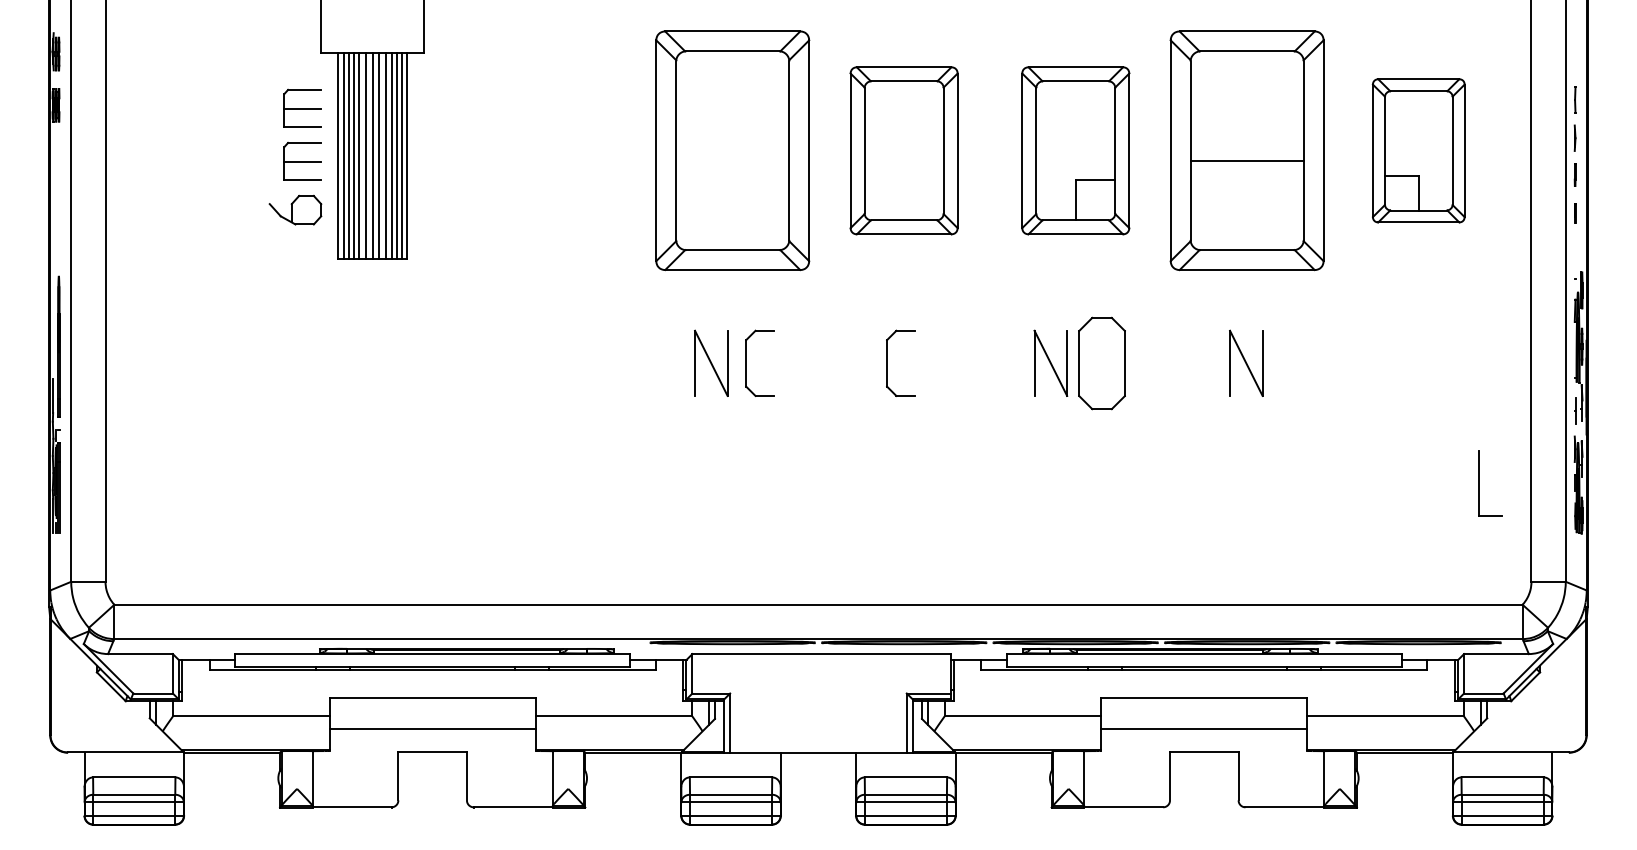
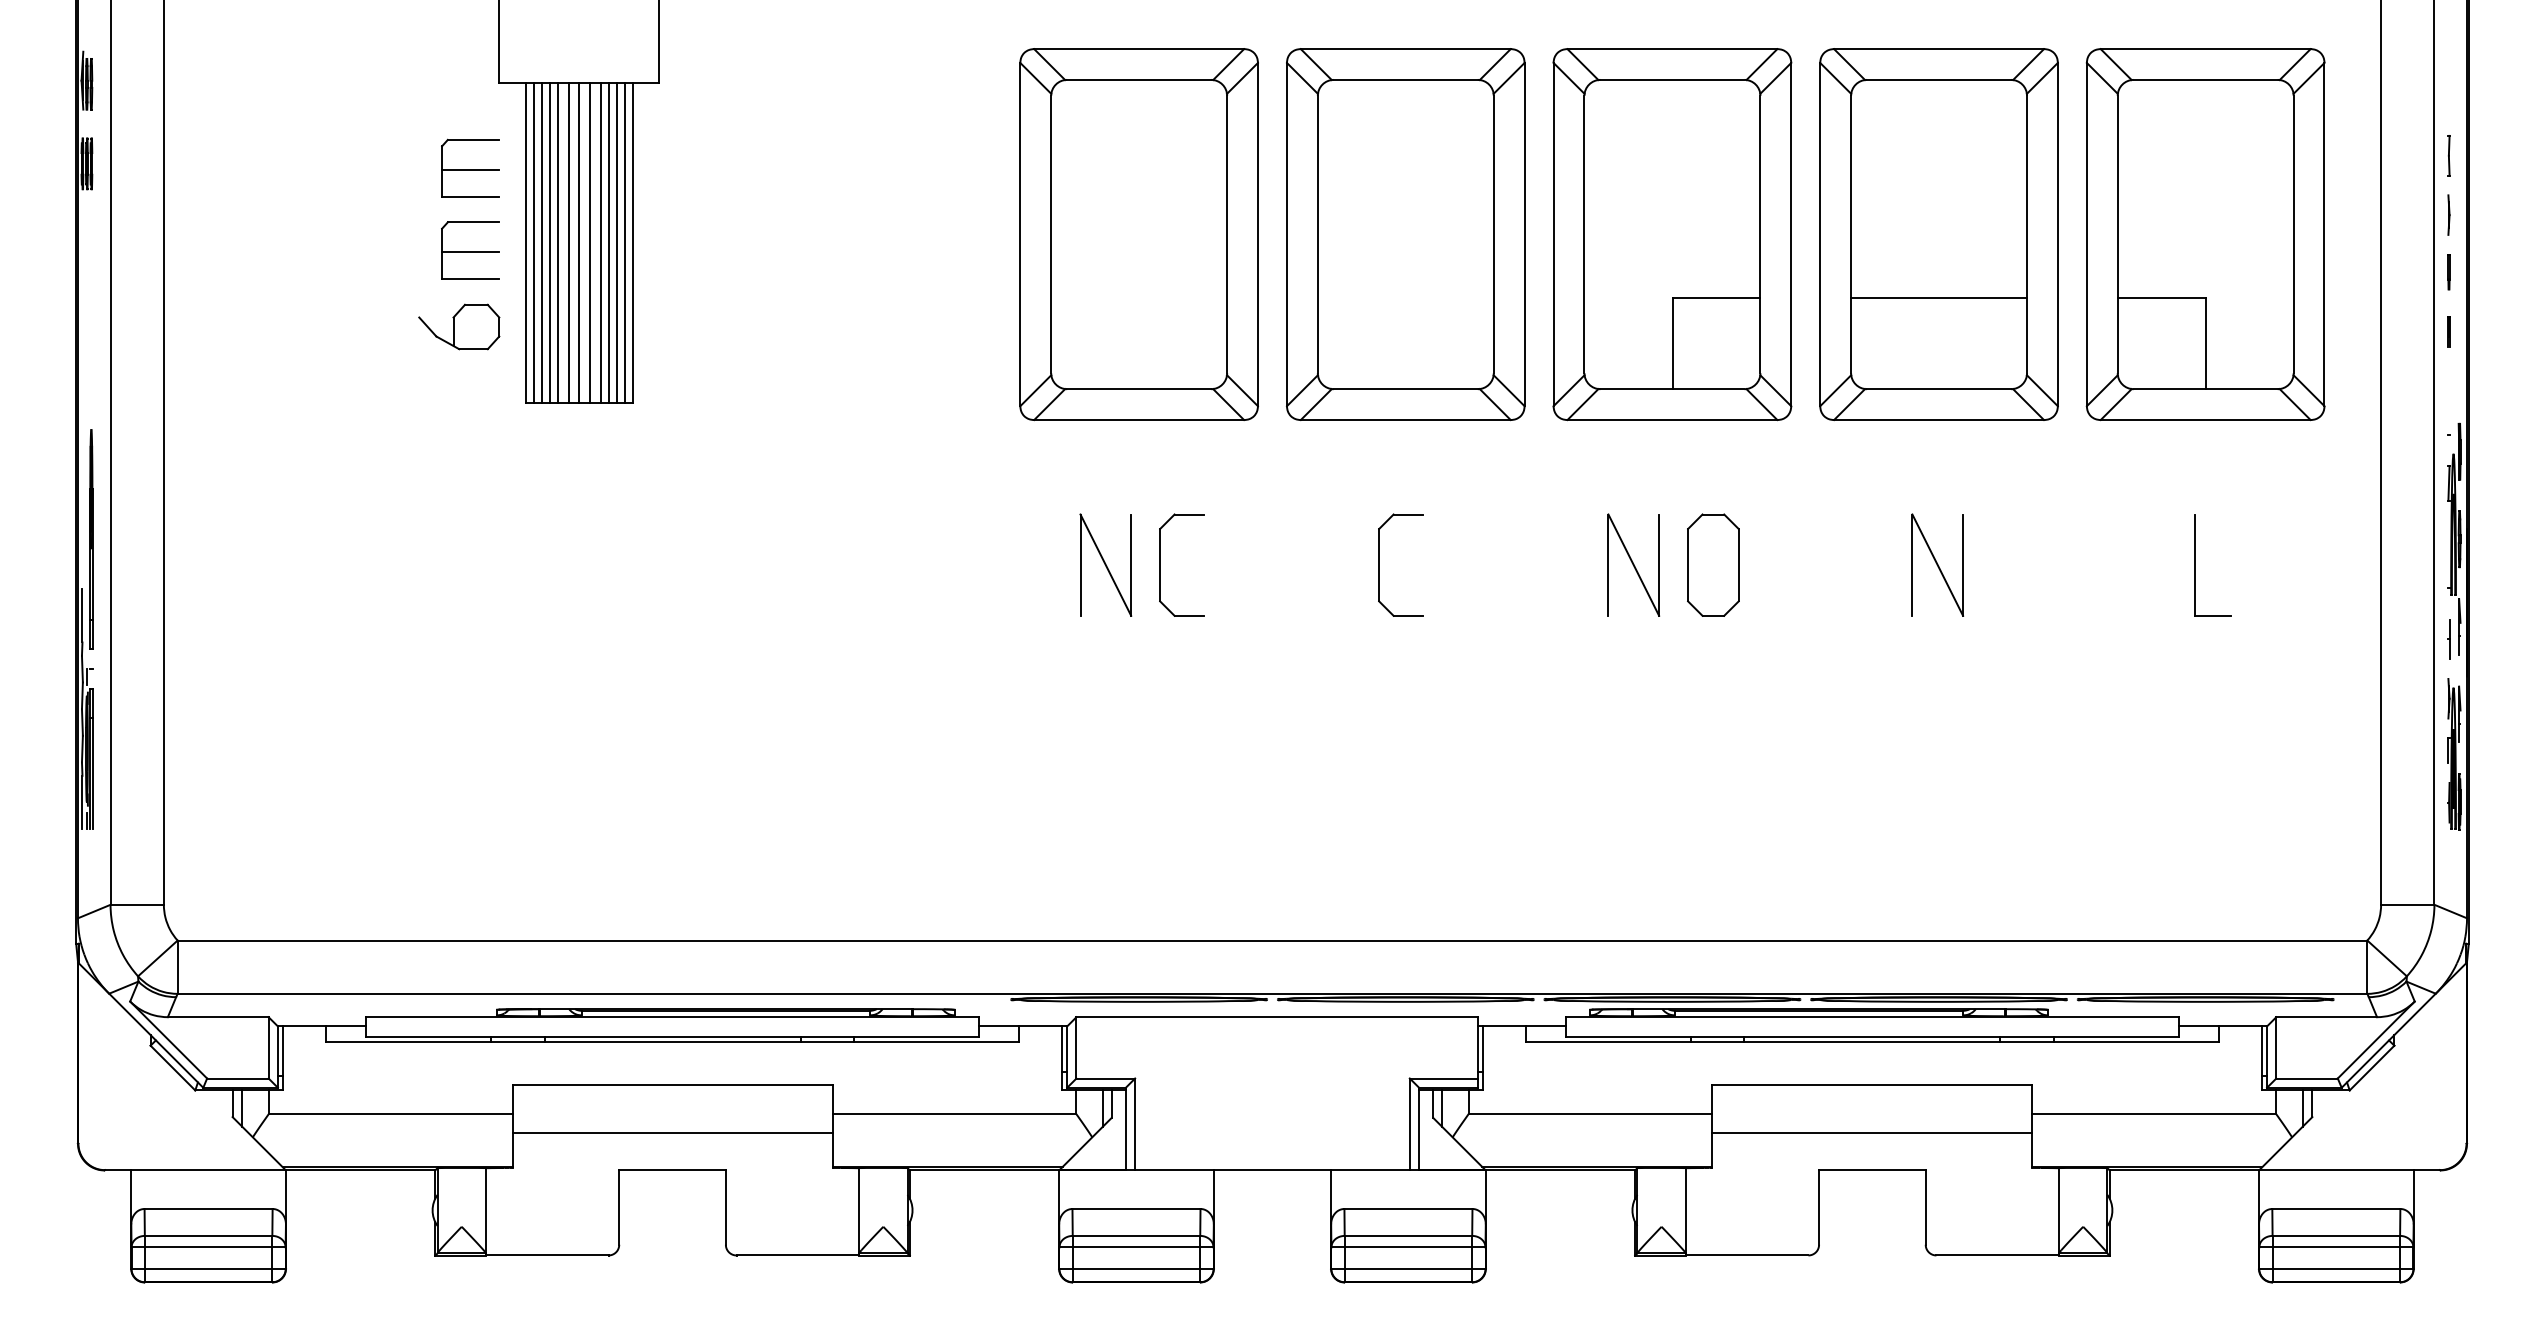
part: (903, 150) -> (1404, 234), size x1.43
part: (1075, 150) -> (1672, 234), size x1.43
part: (1418, 150) -> (2205, 234), size x1.67
line: (1246, 160) -> (1937, 297), moved
part: (1101, 362) -> (1712, 563), size x0.71
part: (1479, 483) -> (2196, 565), moved

